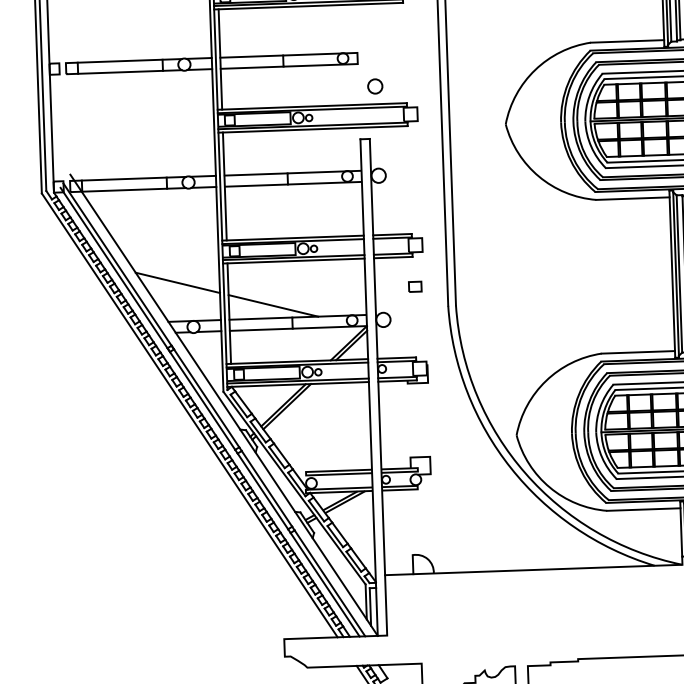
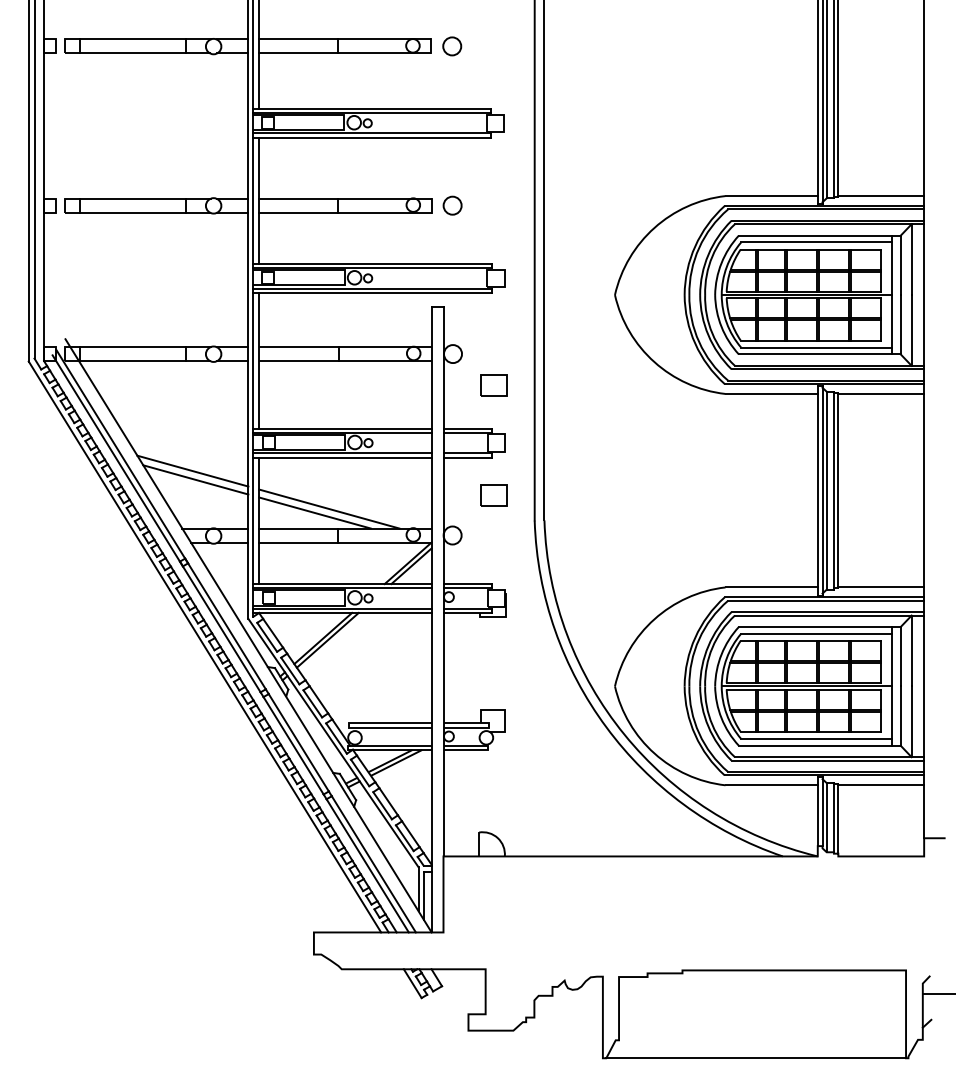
circle: (375, 86) -> (452, 205), moved
part: (411, 199) -> (493, 385), added
line: (174, 275) -> (192, 470), added
part: (414, 287) -> (493, 495), size x1.67
line: (284, 301) -> (329, 508), added

